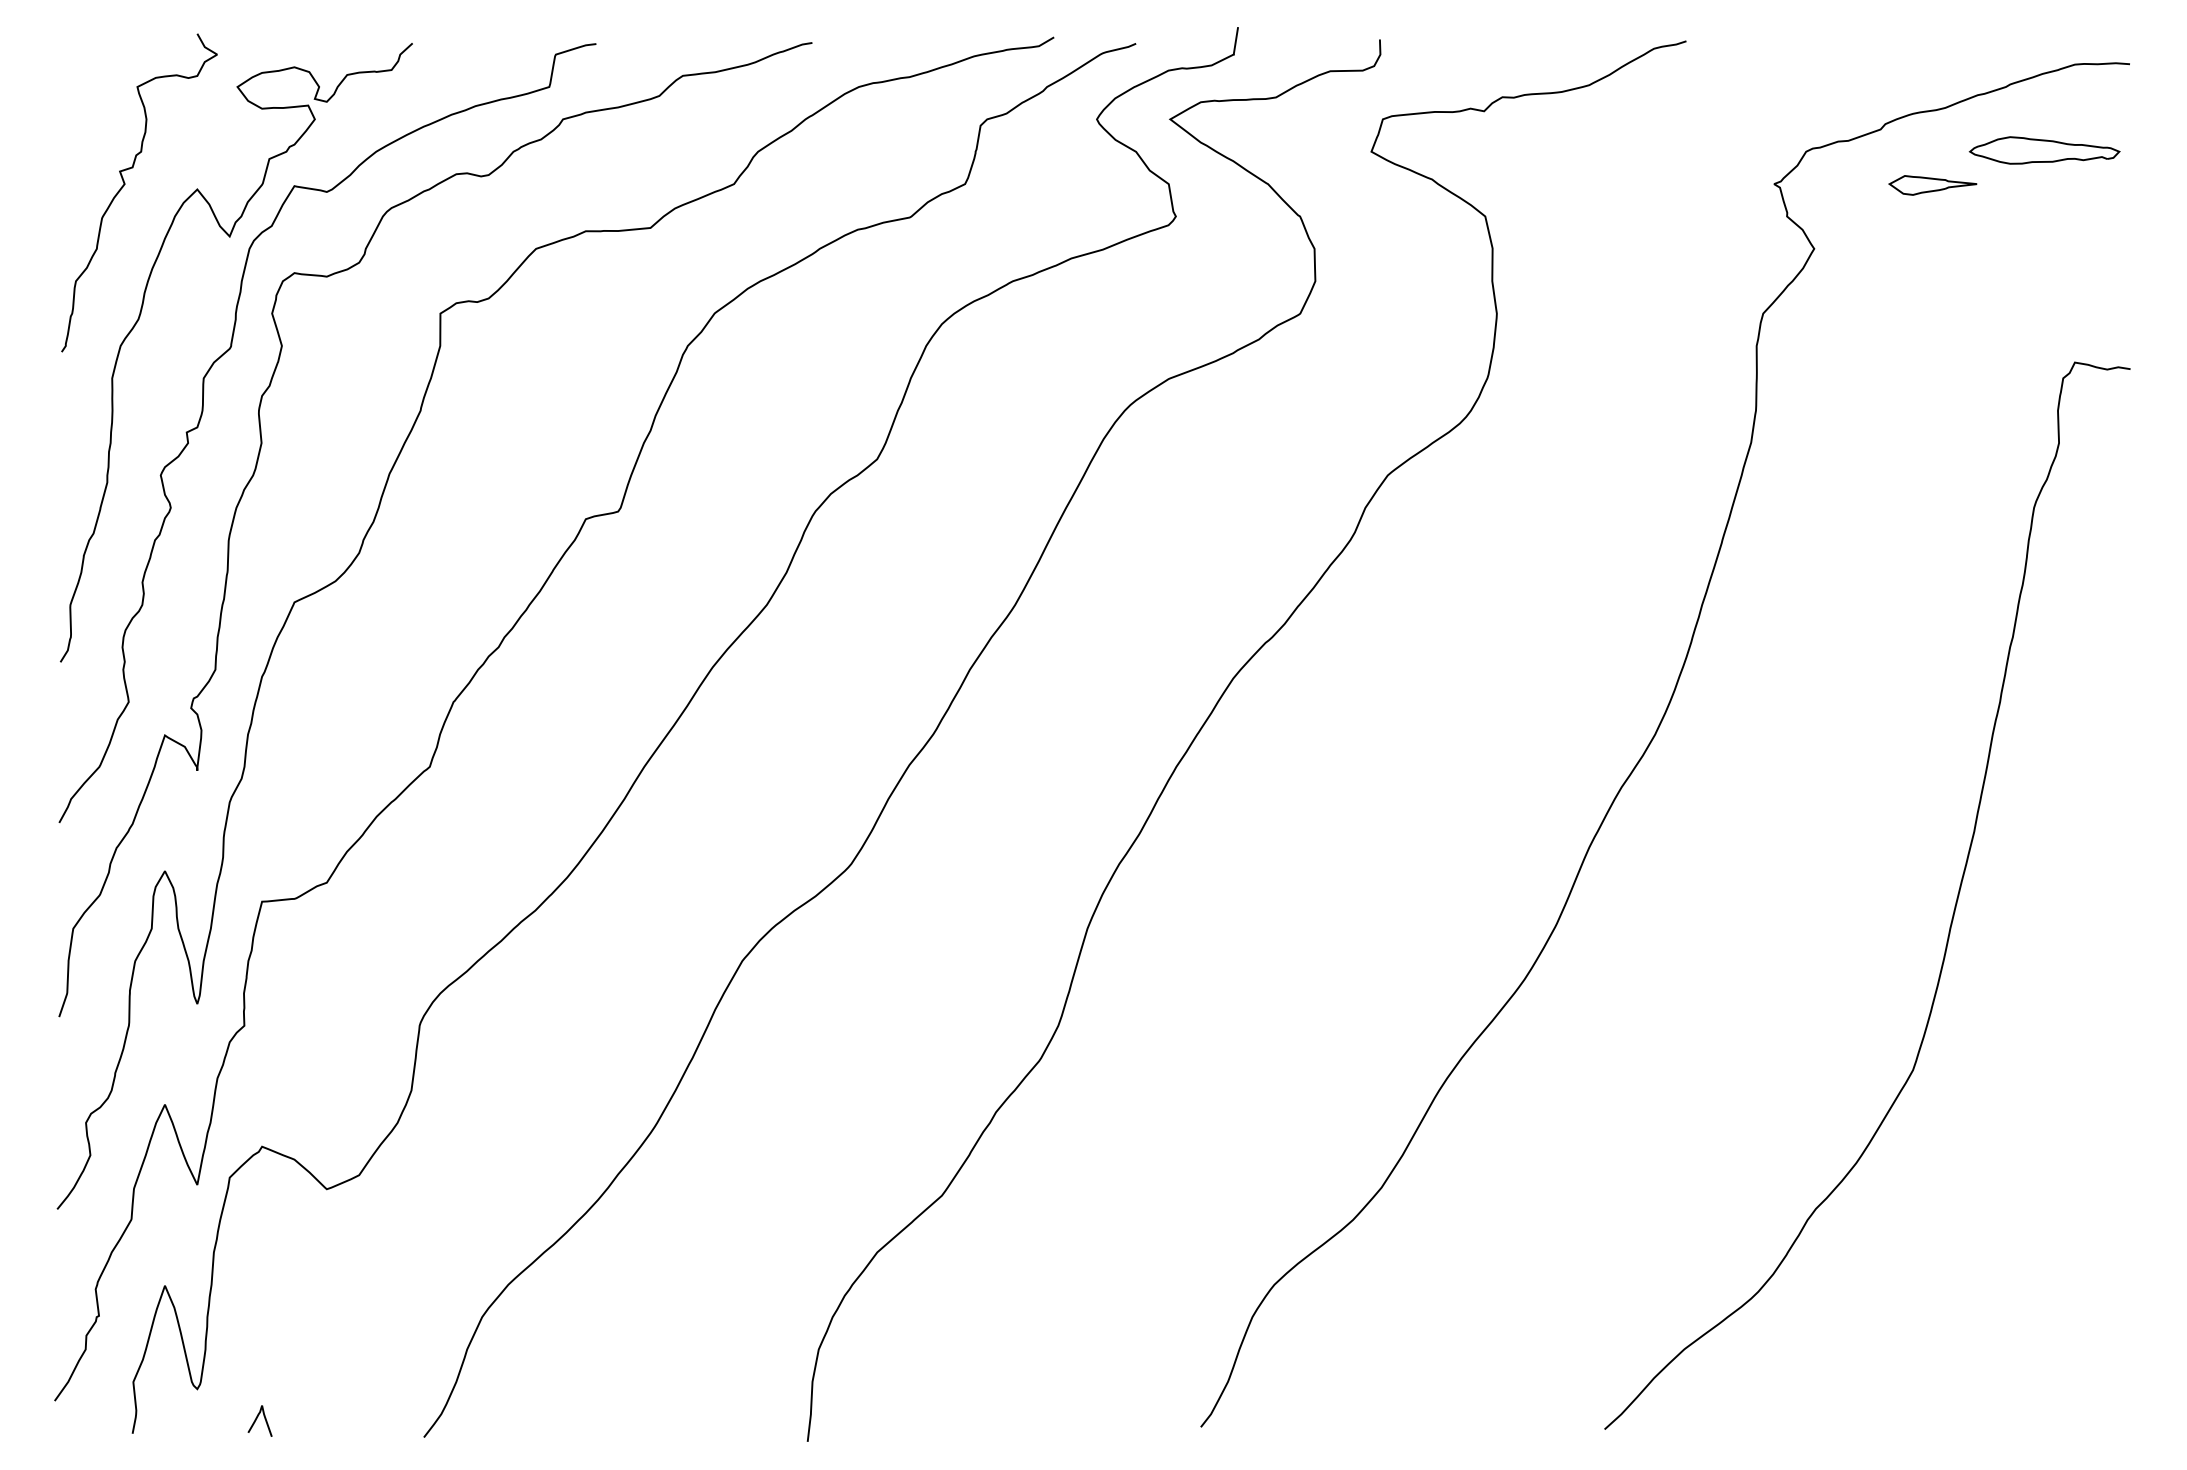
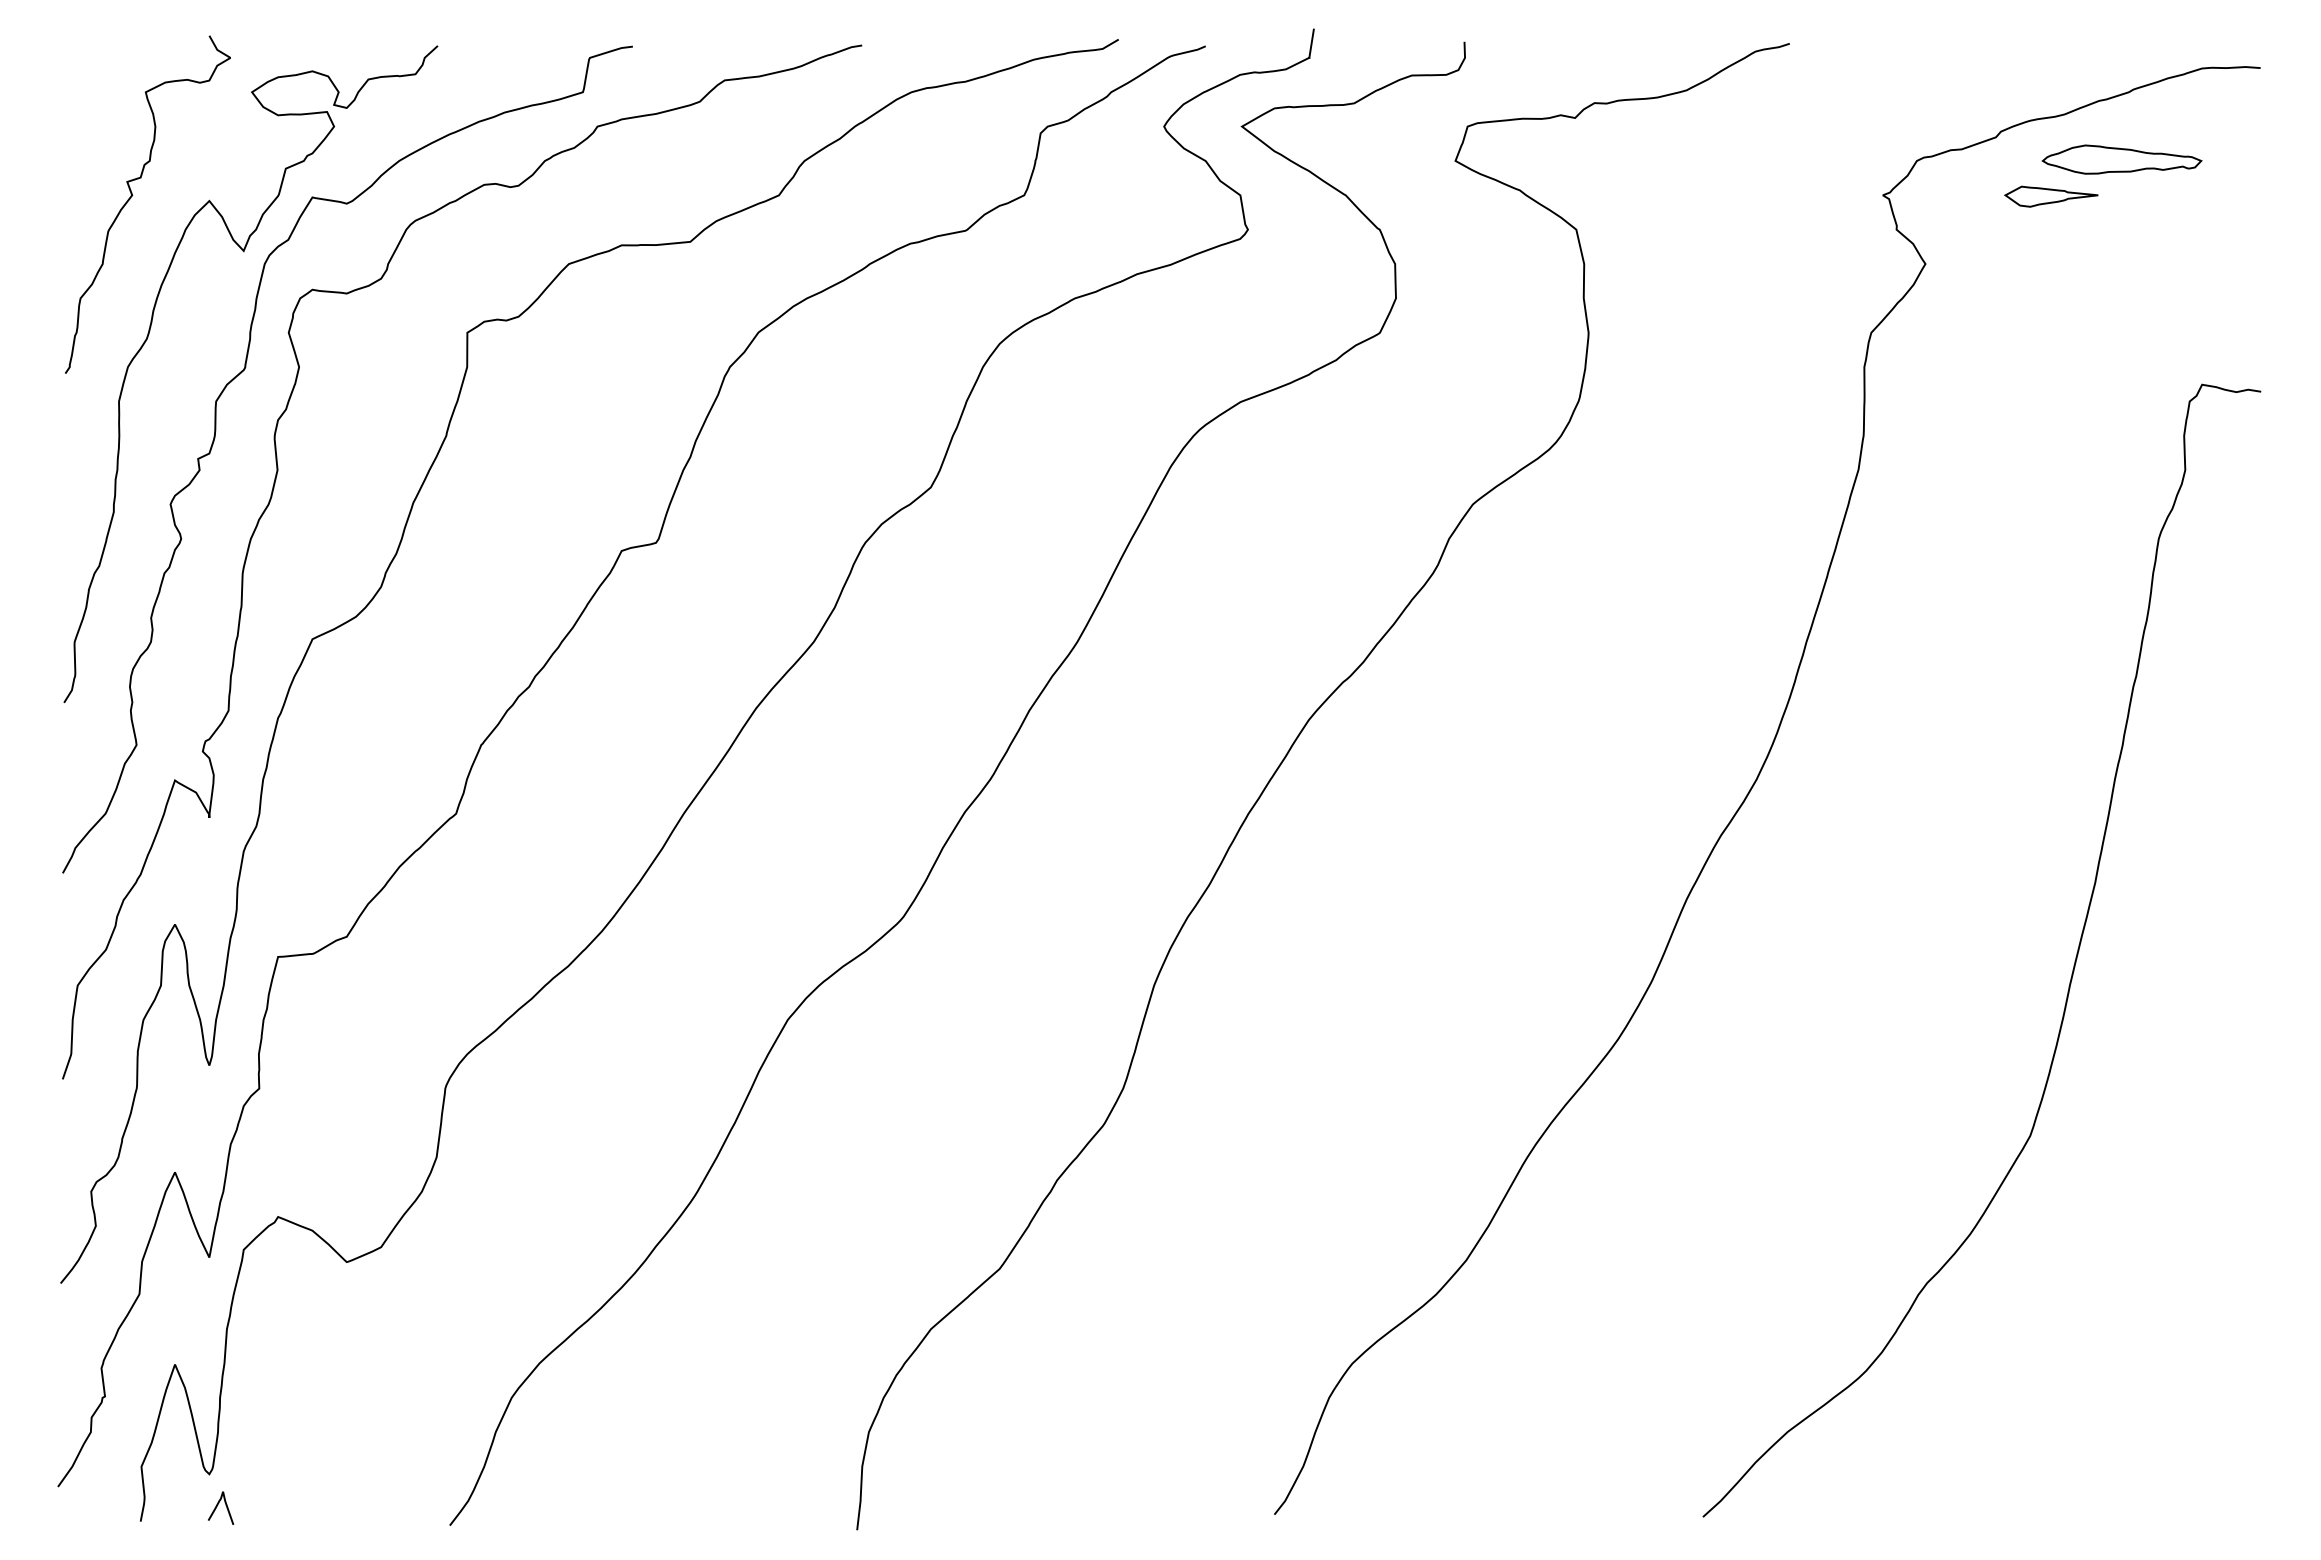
part: (2044, 150) -> (2121, 159), moved
curve: (257, 1418) -> (218, 1505), moved

